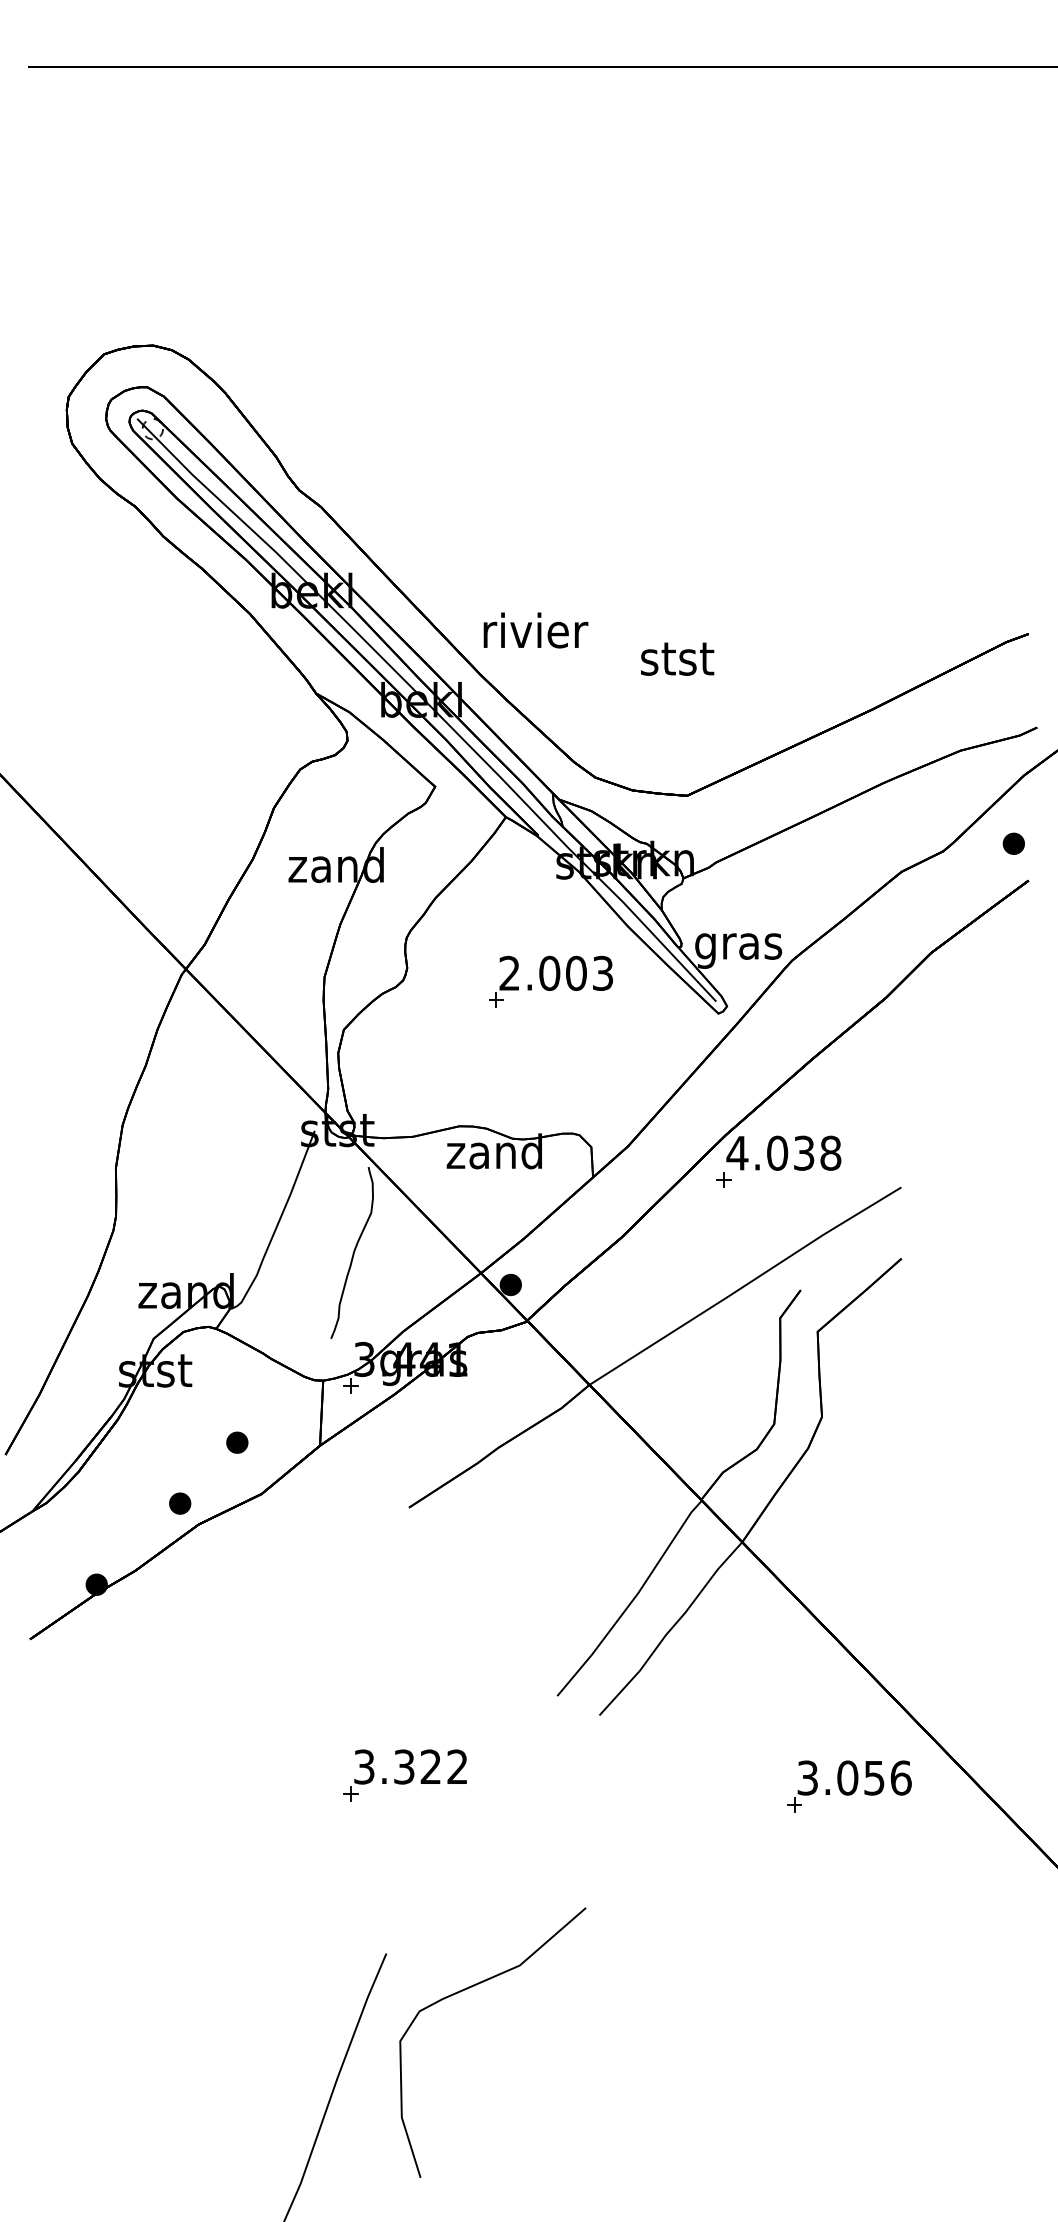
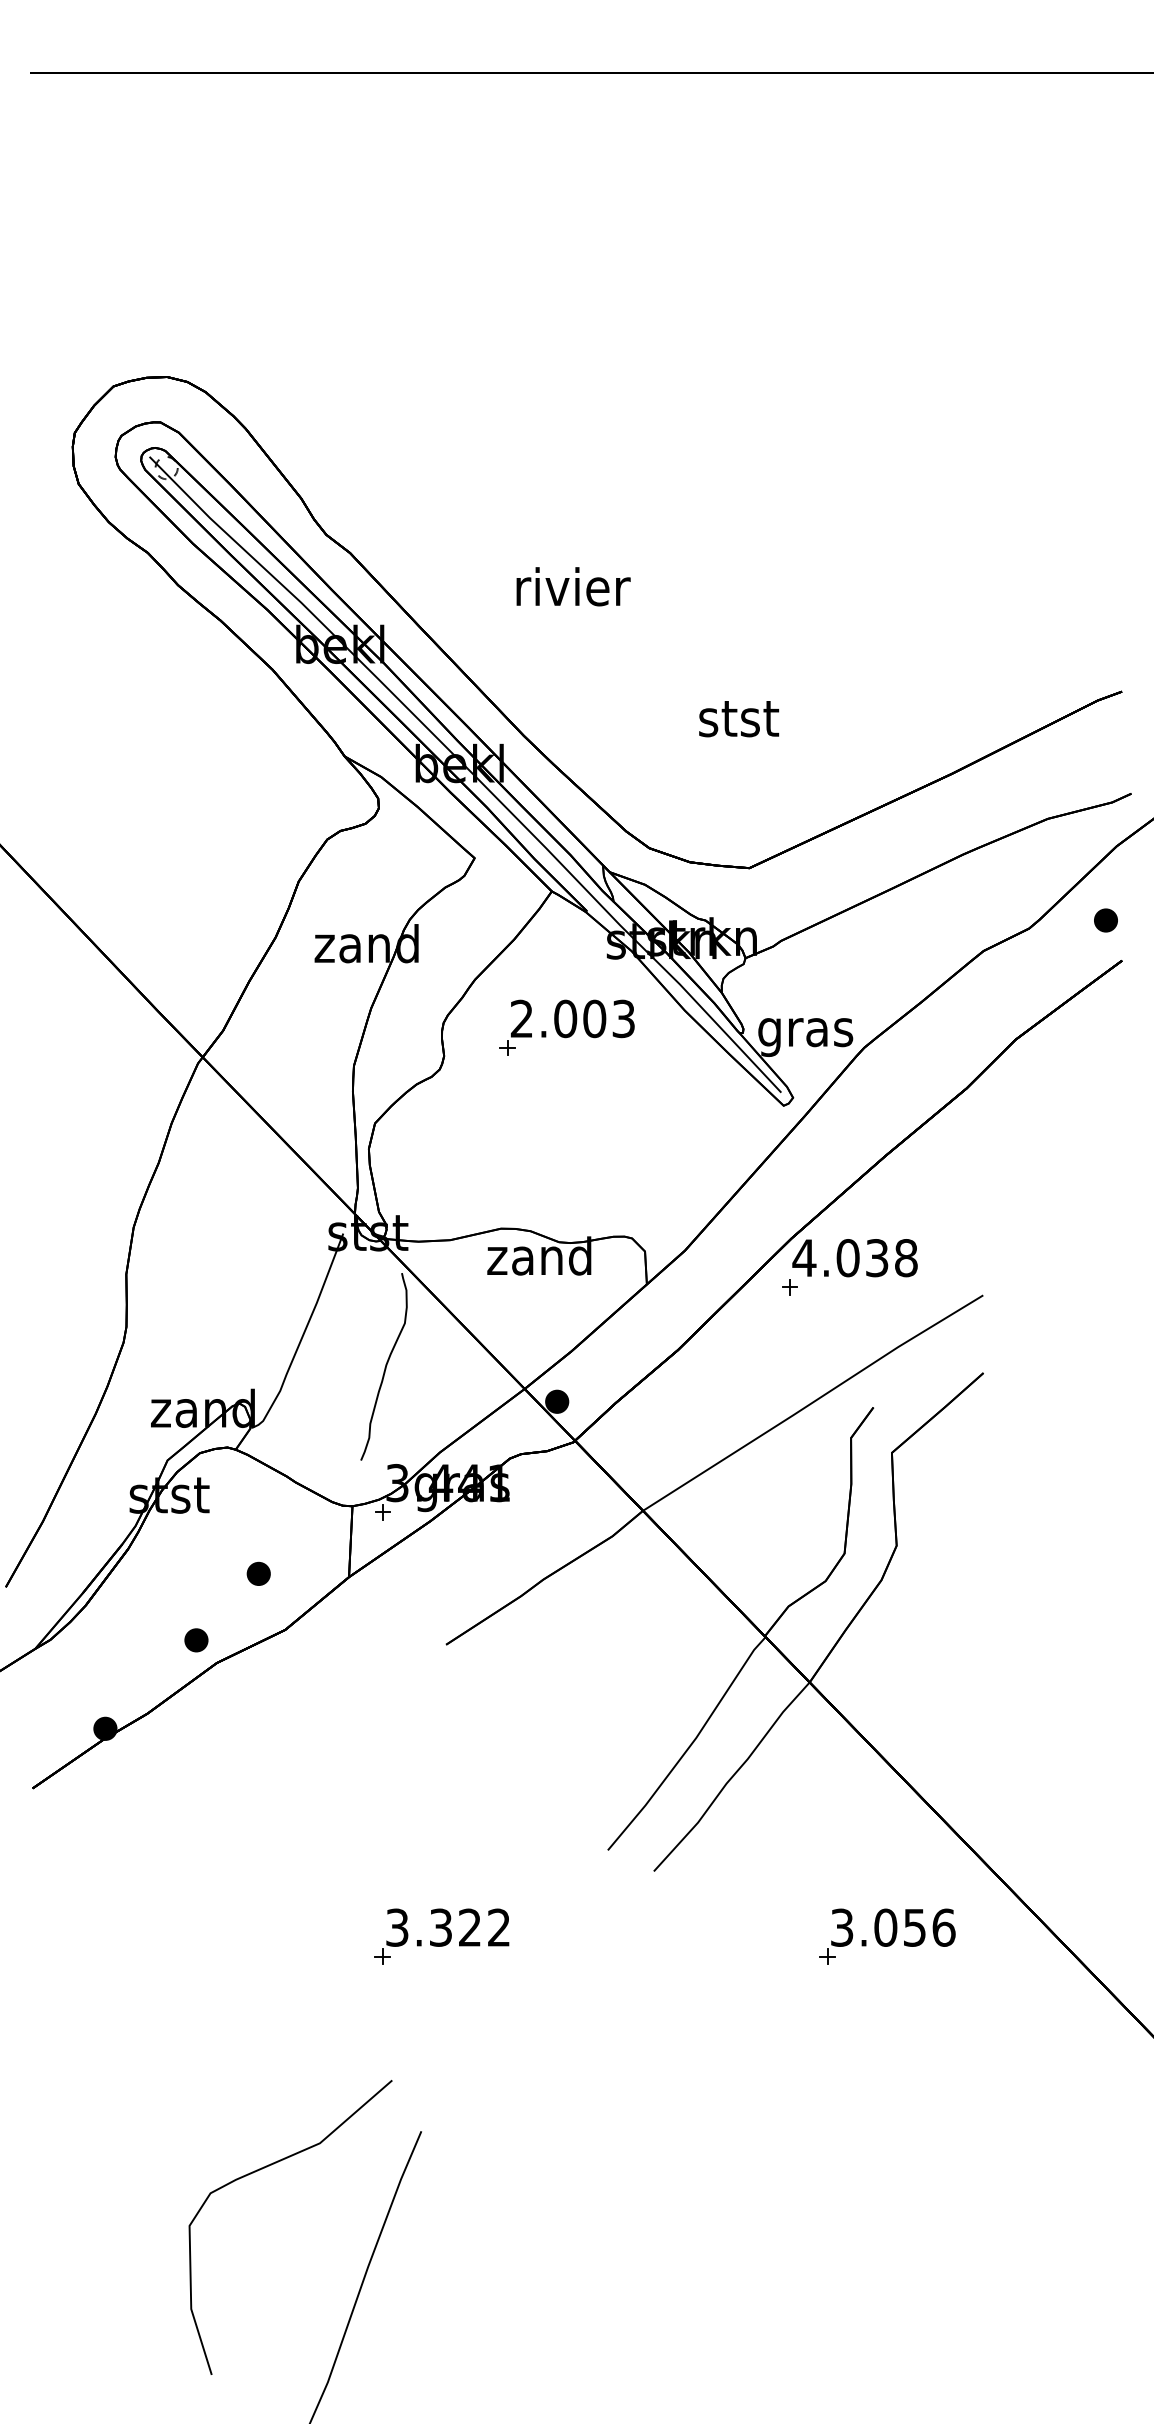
text: (535, 630) -> (573, 586), moved
part: (550, 981) -> (566, 1027), moved
part: (849, 1786) -> (887, 1936), moved
curve: (471, 1987) -> (267, 2167), moved

